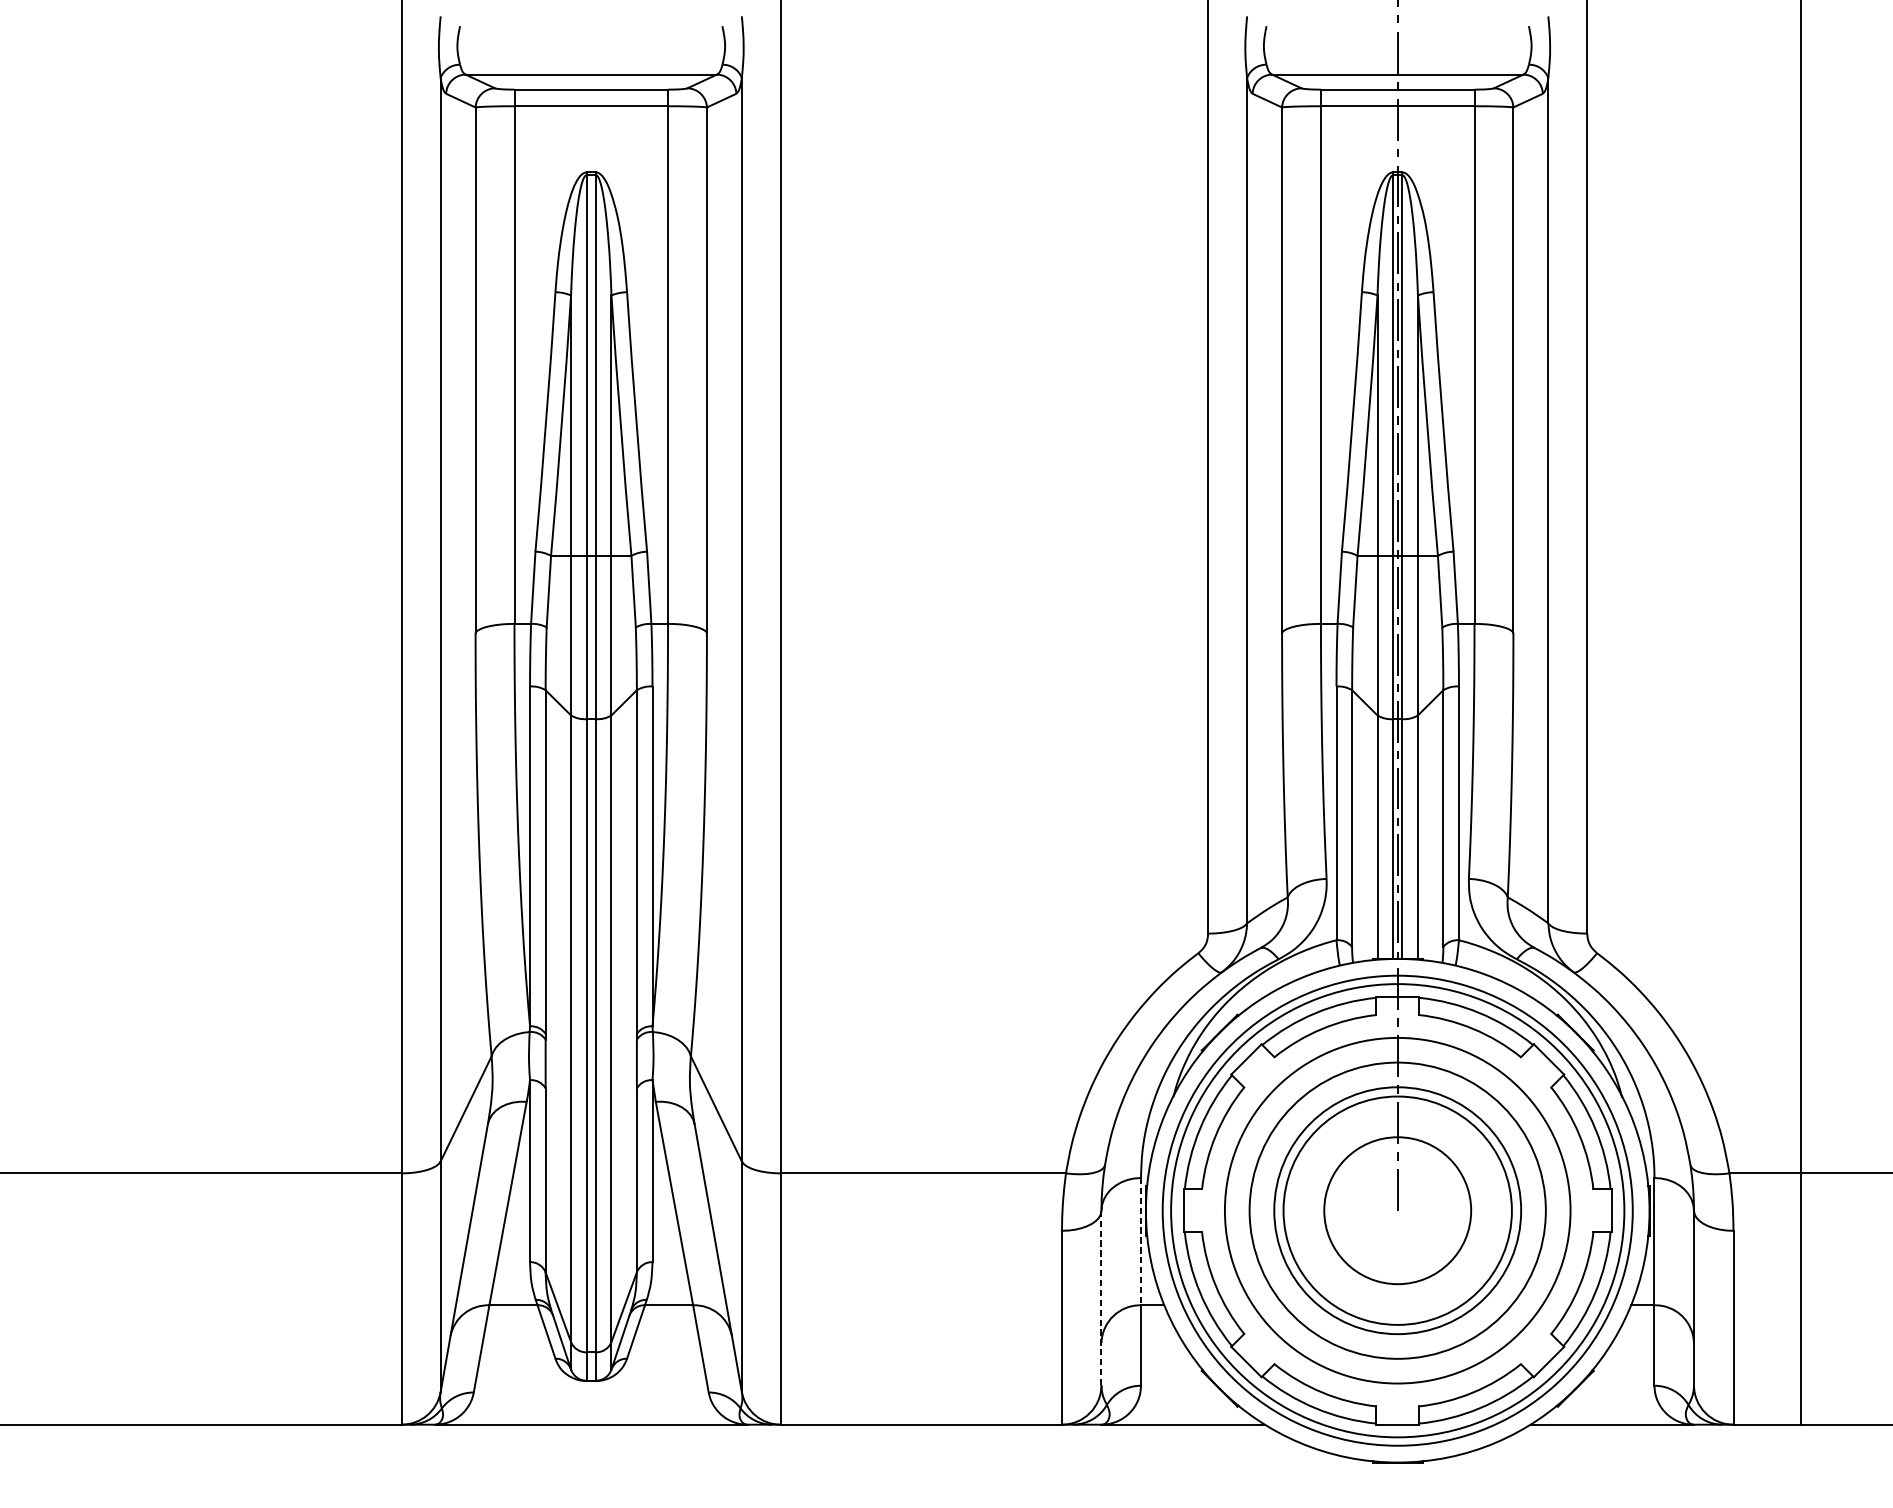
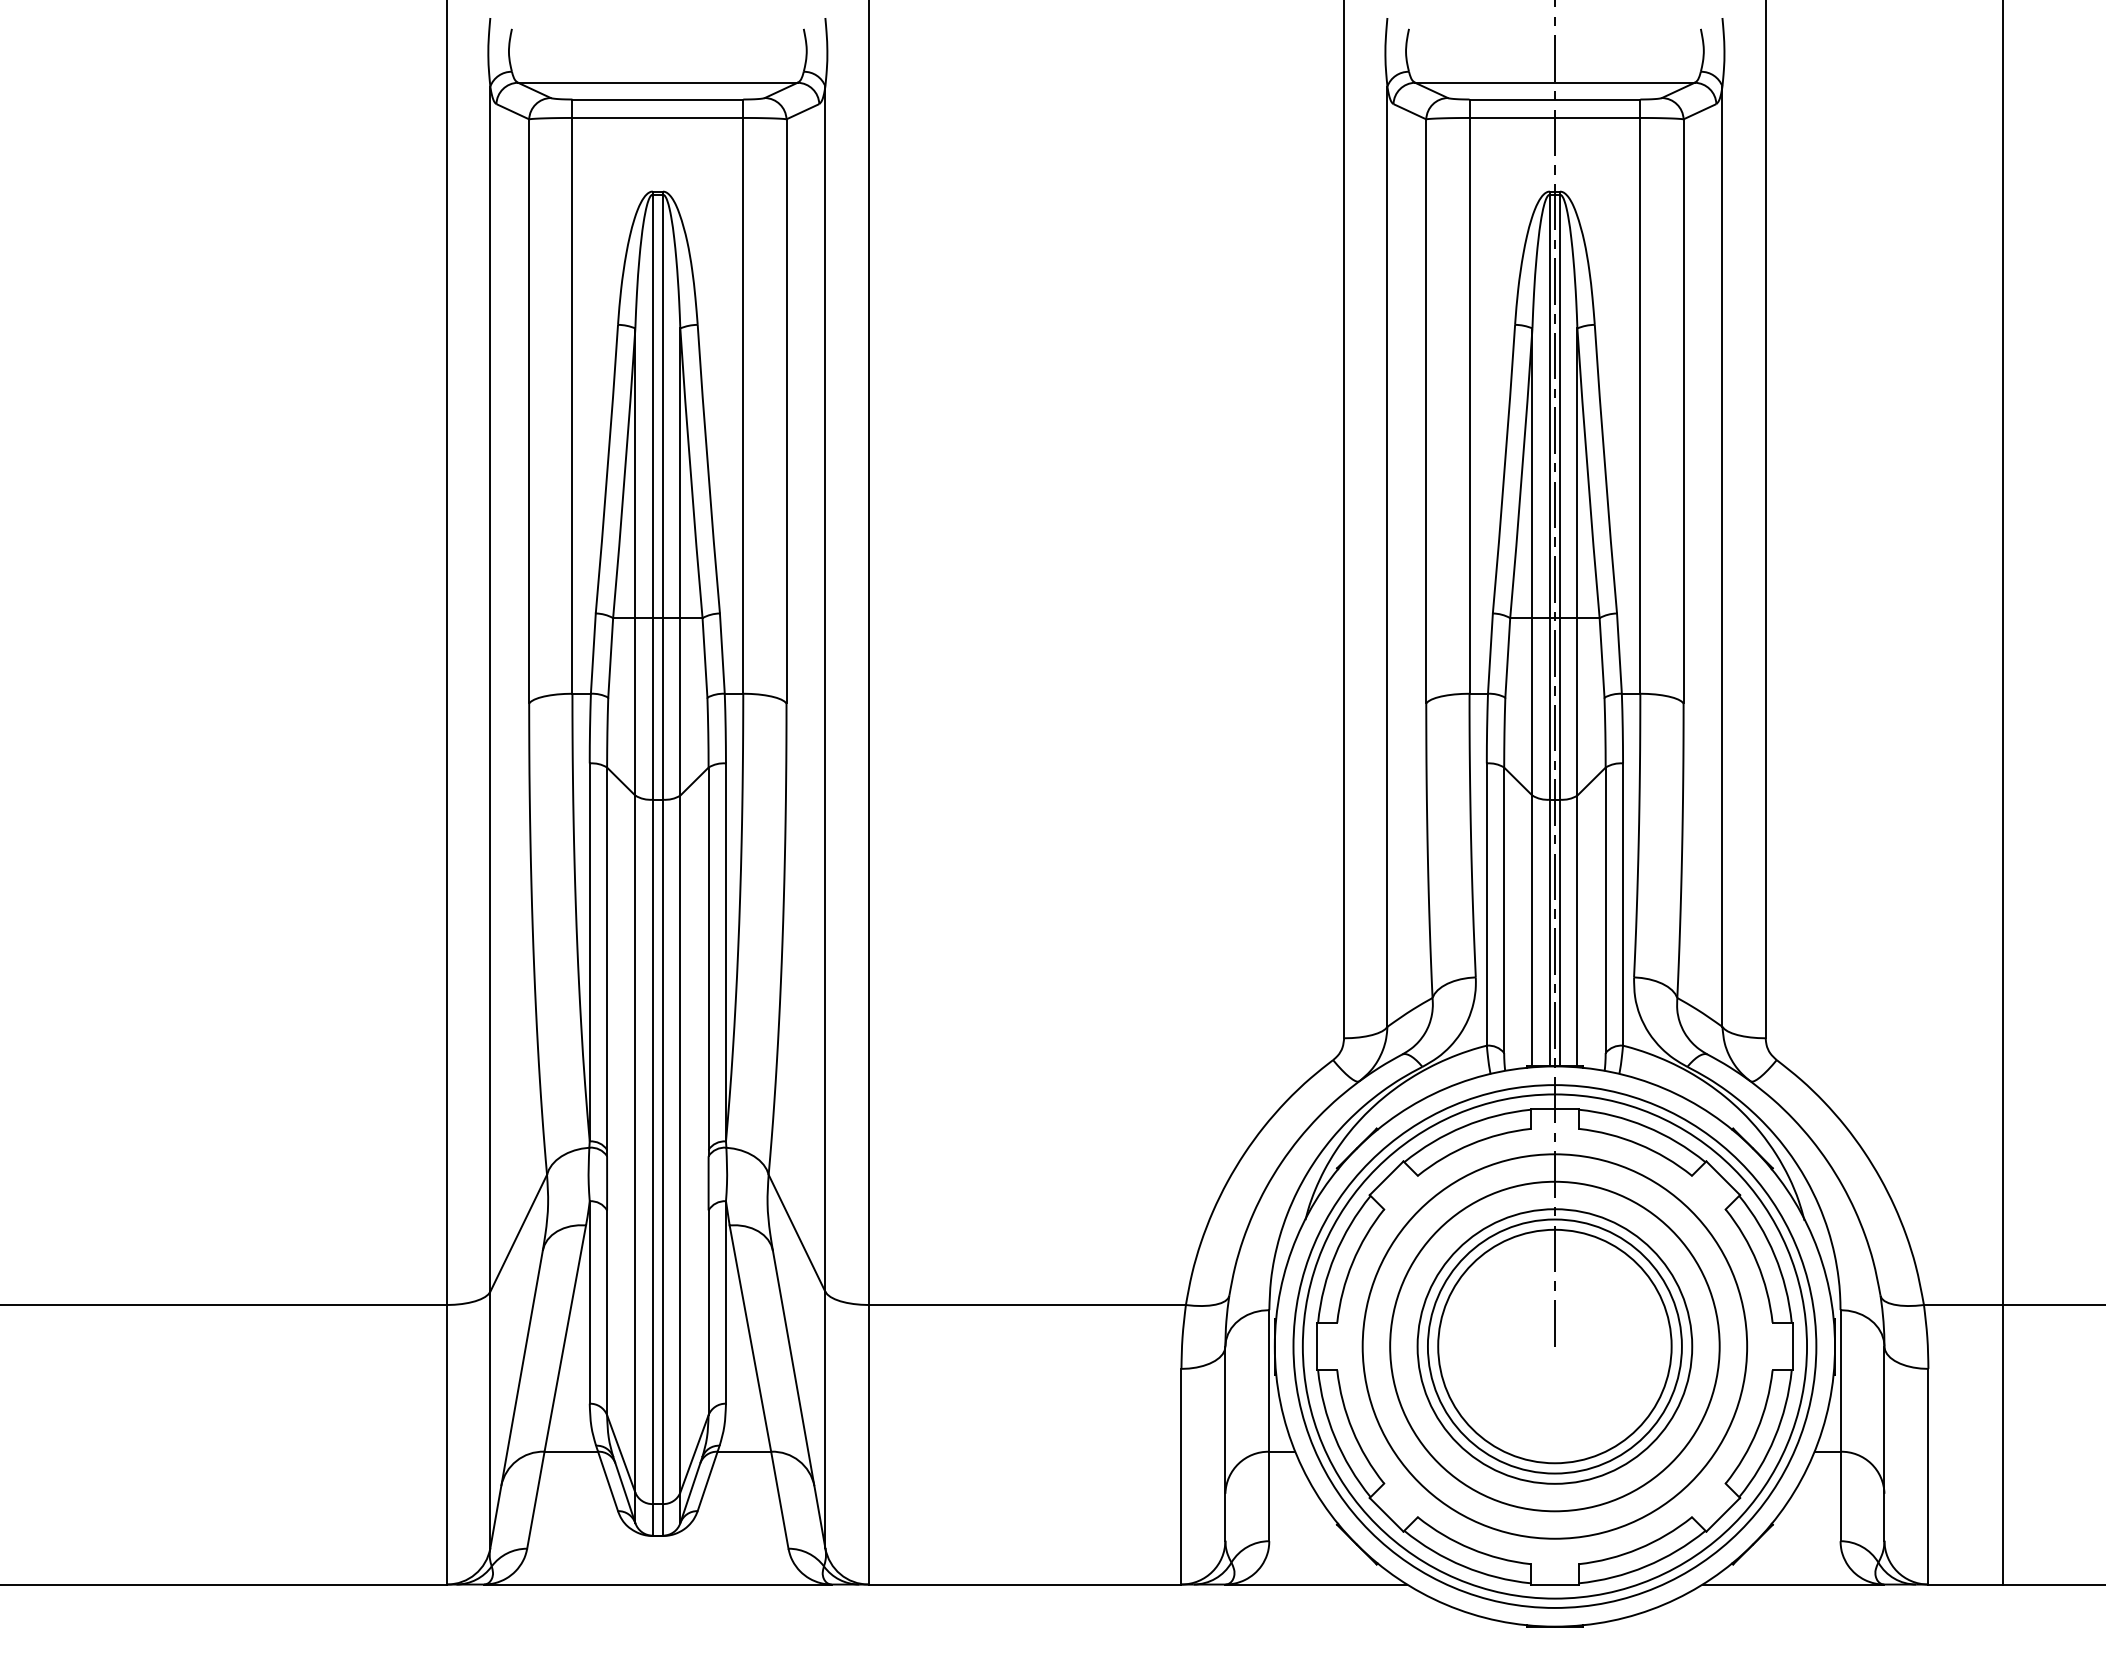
circle: (1397, 1210) -> (1554, 1346), size x1.43
line: (1141, 1241) -> (1269, 1380), dashed -> solid
line: (1101, 1298) -> (1225, 1444), dashed -> solid

